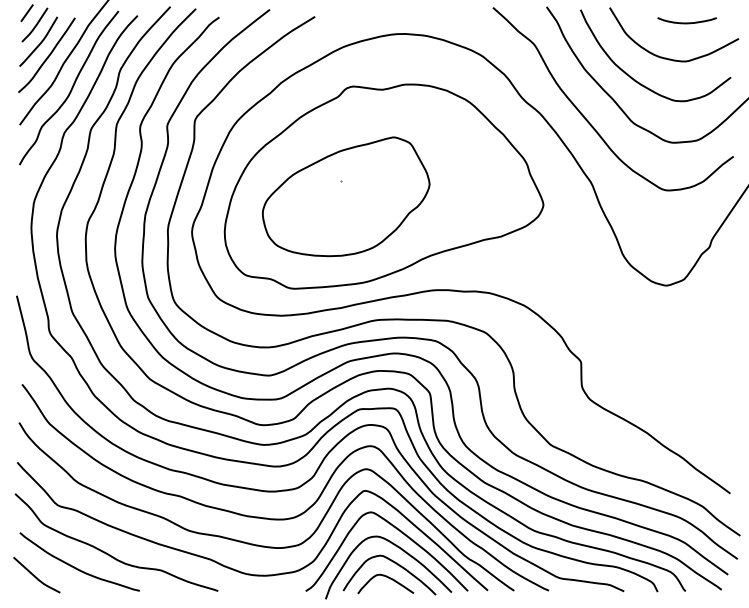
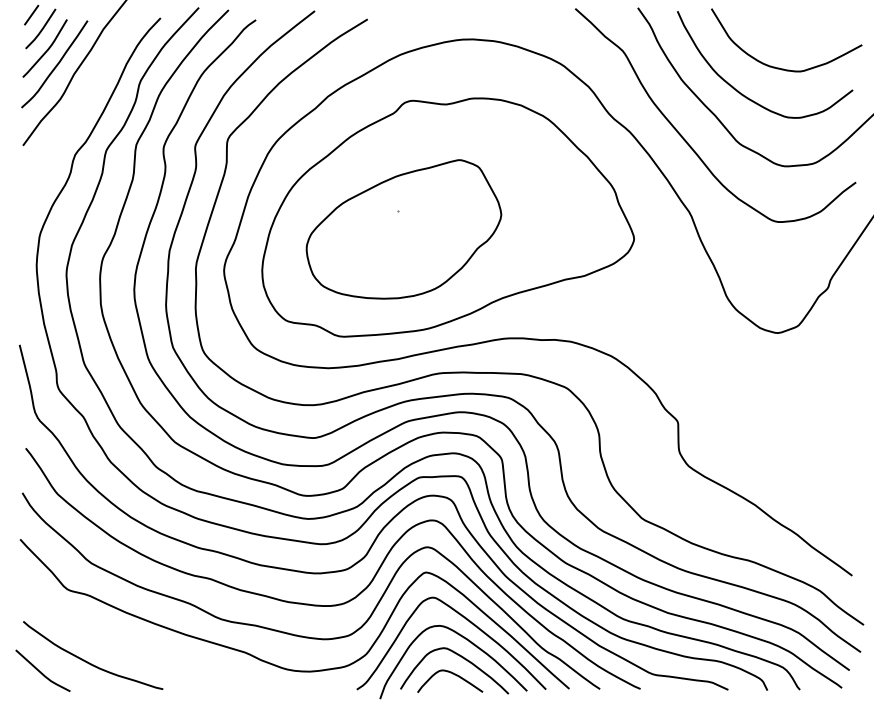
curve: (686, 22) -> (801, 26), removed
curve: (70, 89) -> (82, 104), removed
curve: (108, 553) -> (126, 645), removed

